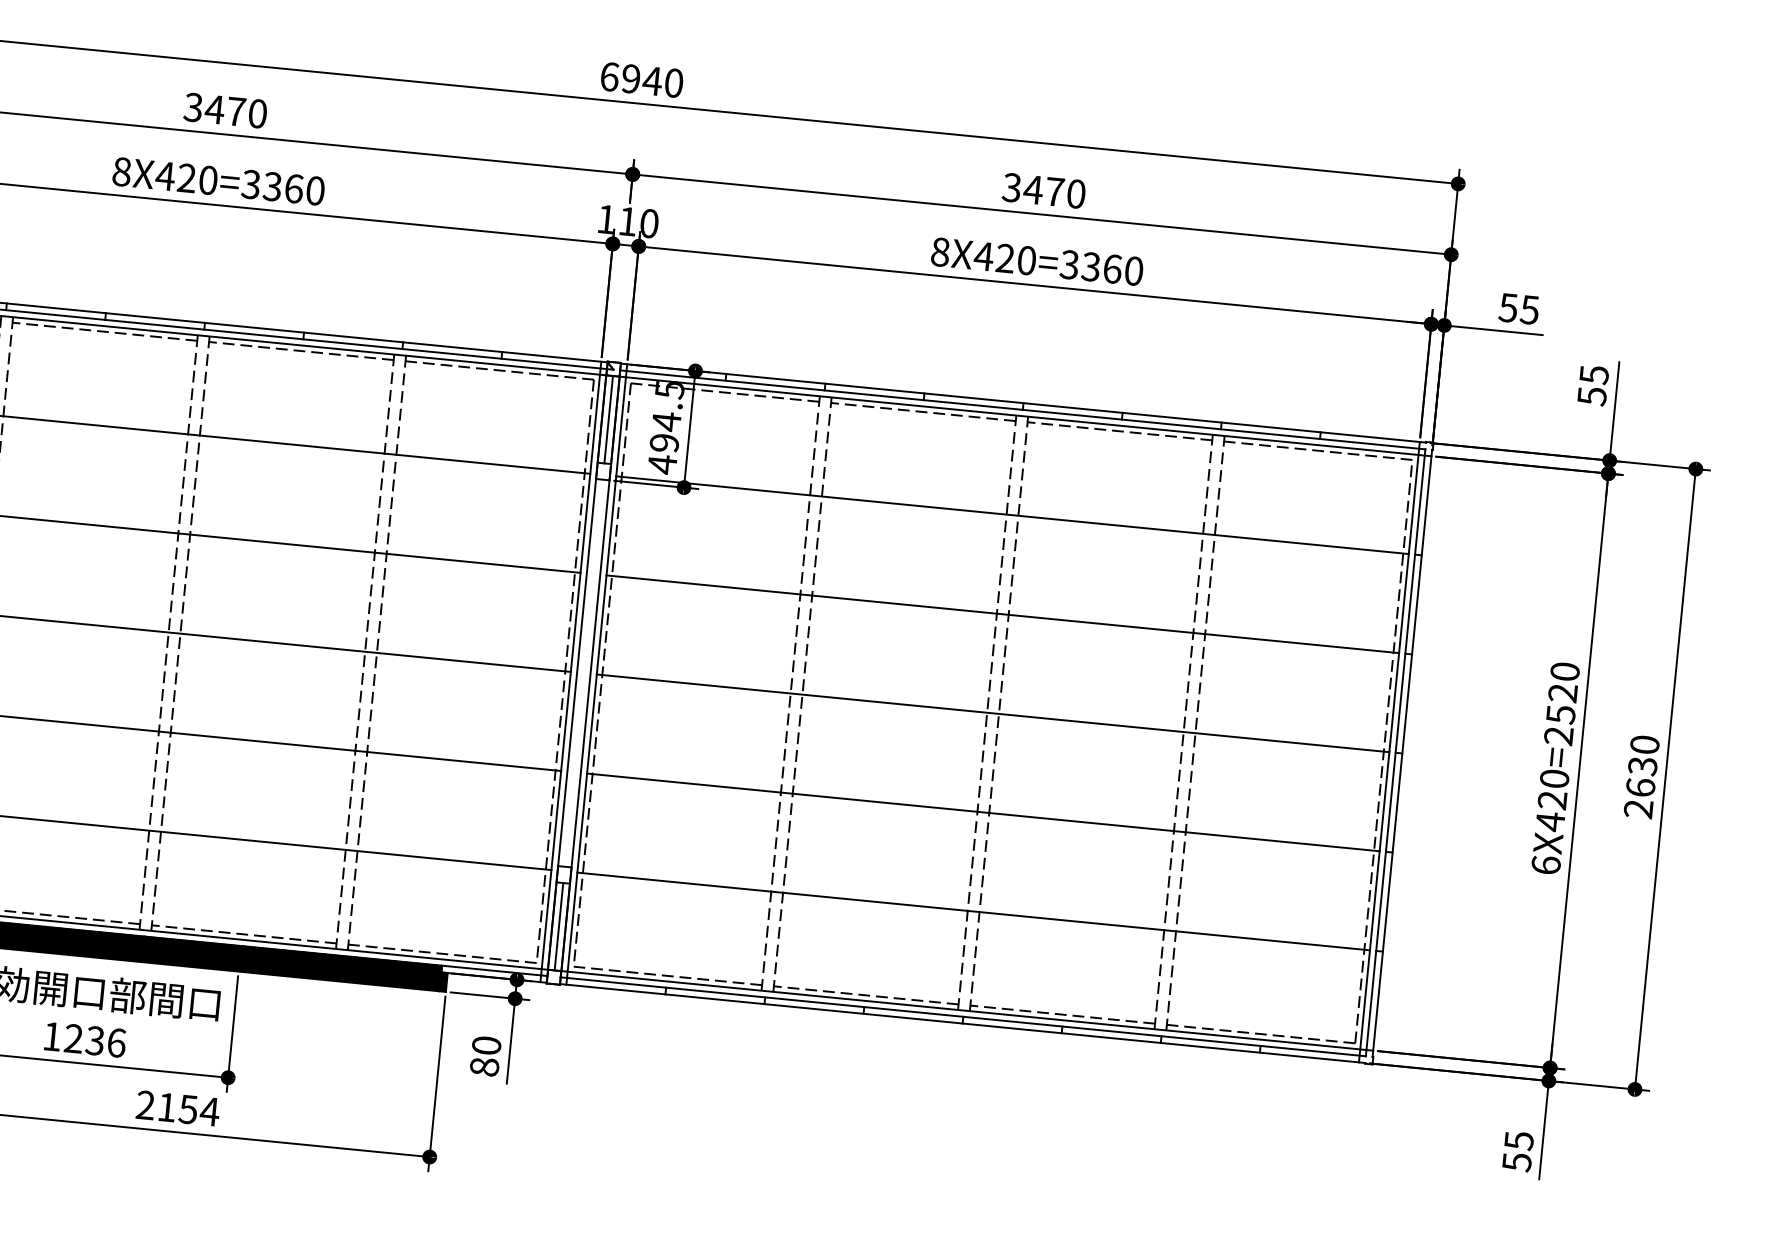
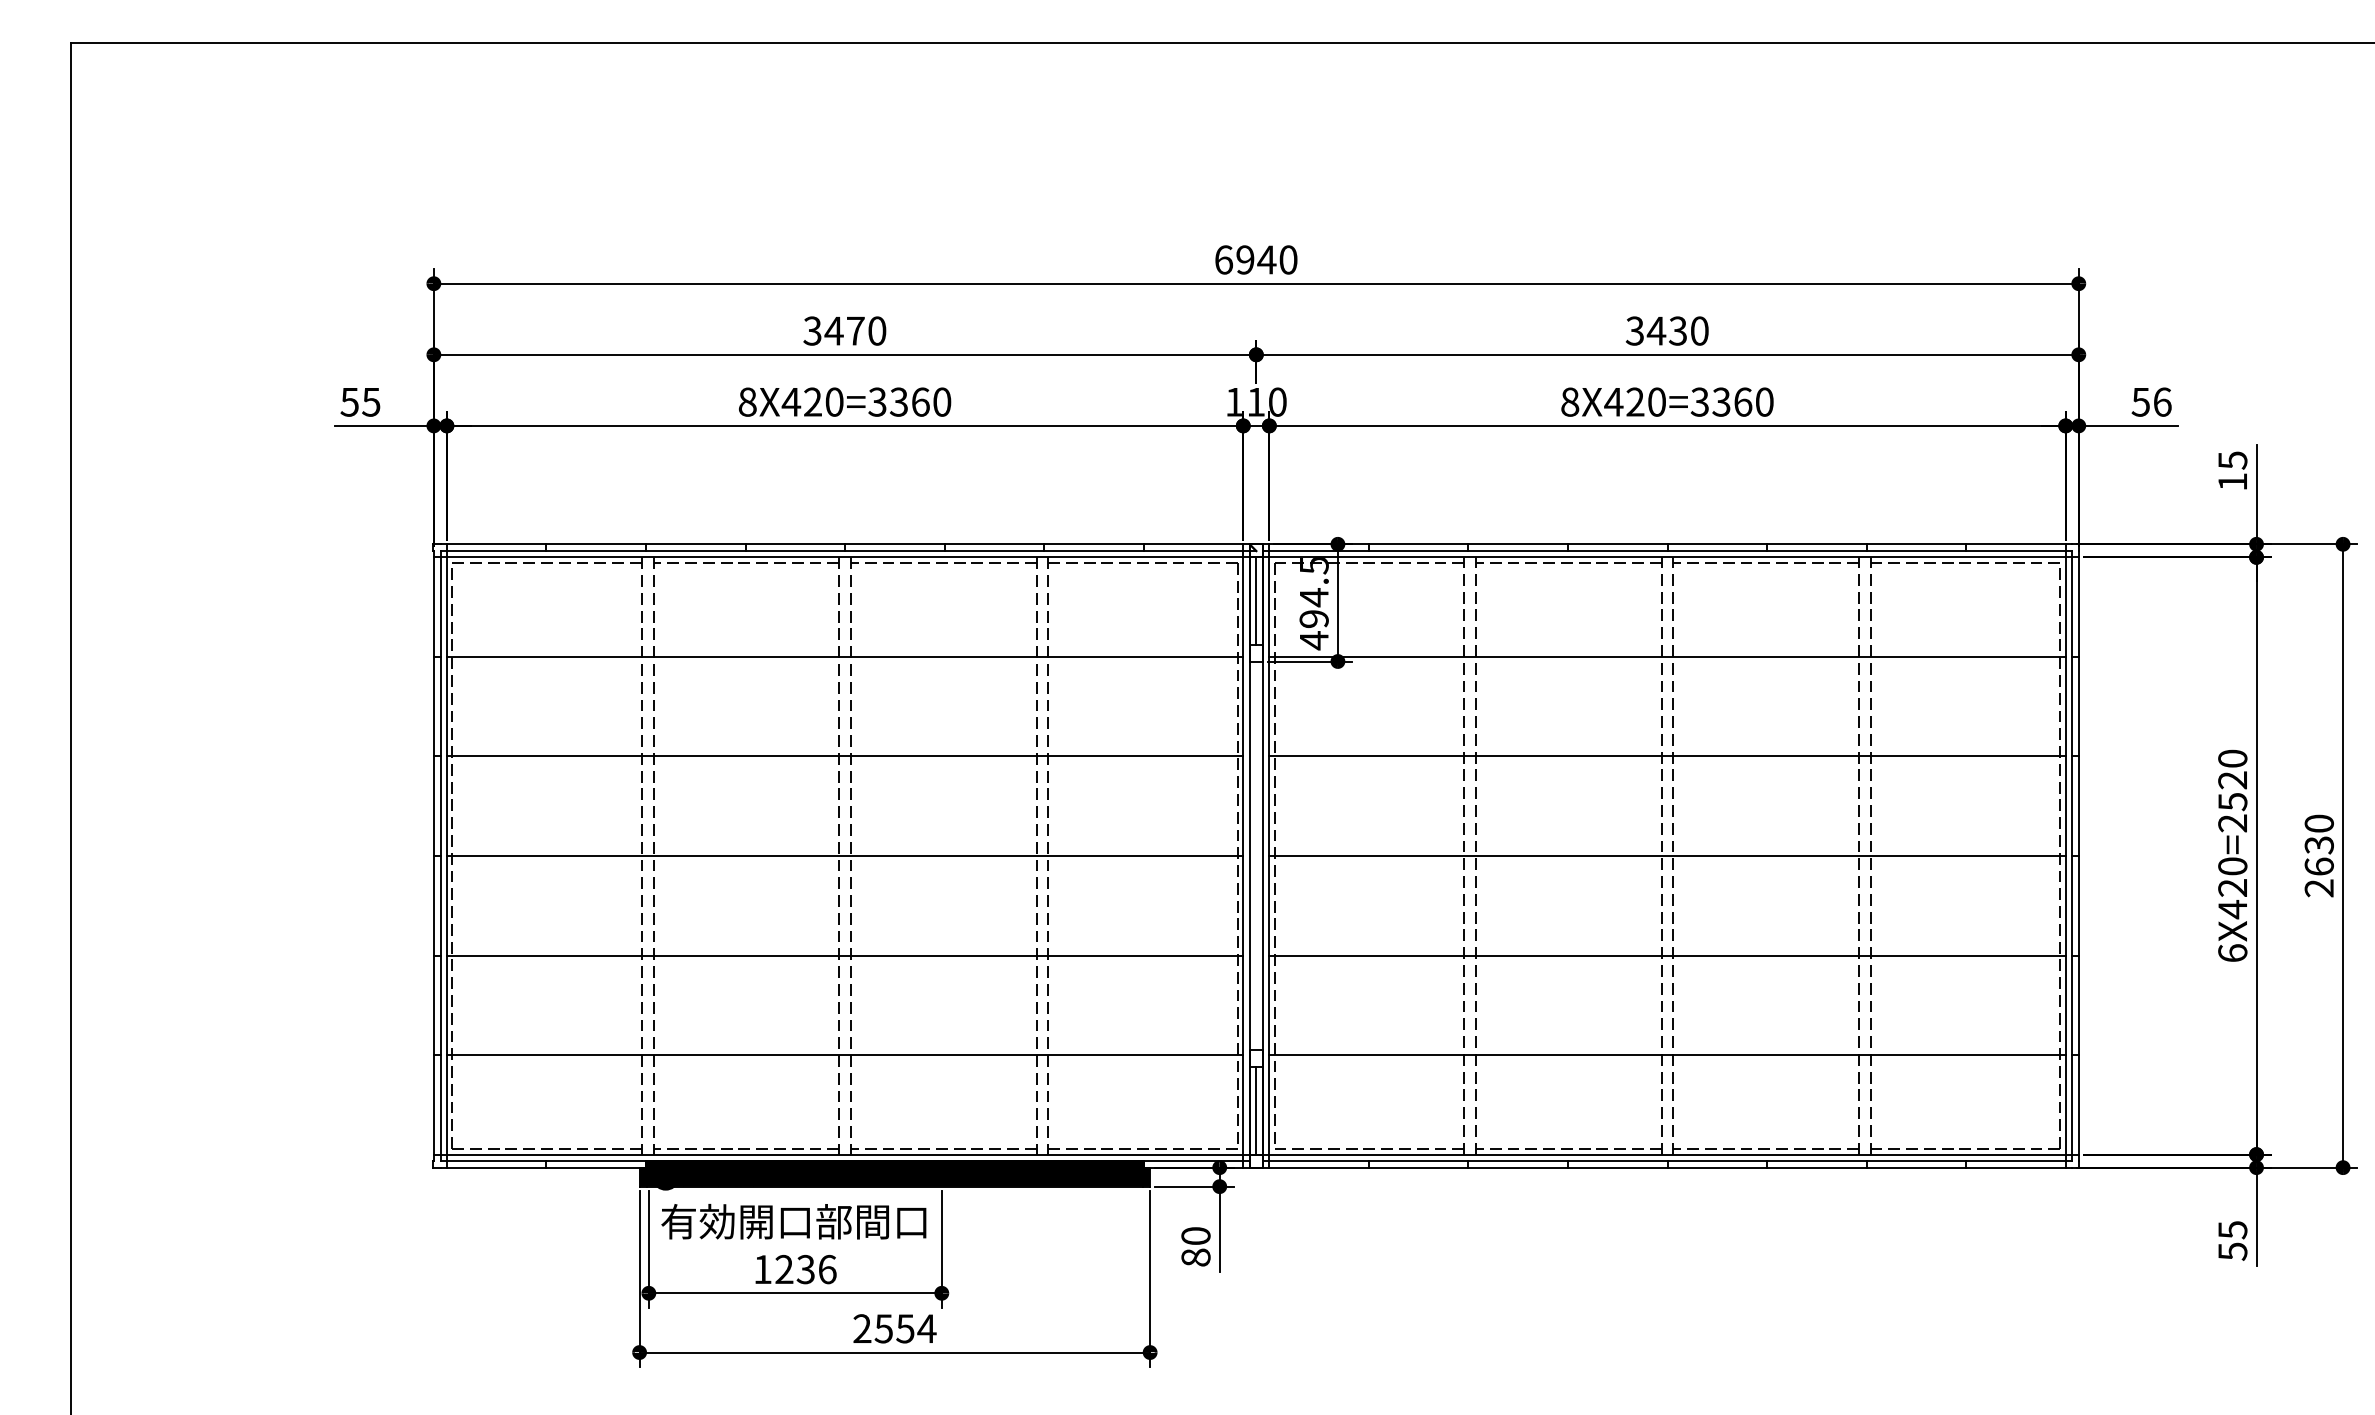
text: (1055, 191) -> (1678, 330), 3470 -> 3430
text: (1530, 309) -> (2162, 401), 55 -> 56
text: (1591, 396) -> (2232, 482), 55 -> 15
text: (166, 1107) -> (883, 1328), 2154 -> 2554

